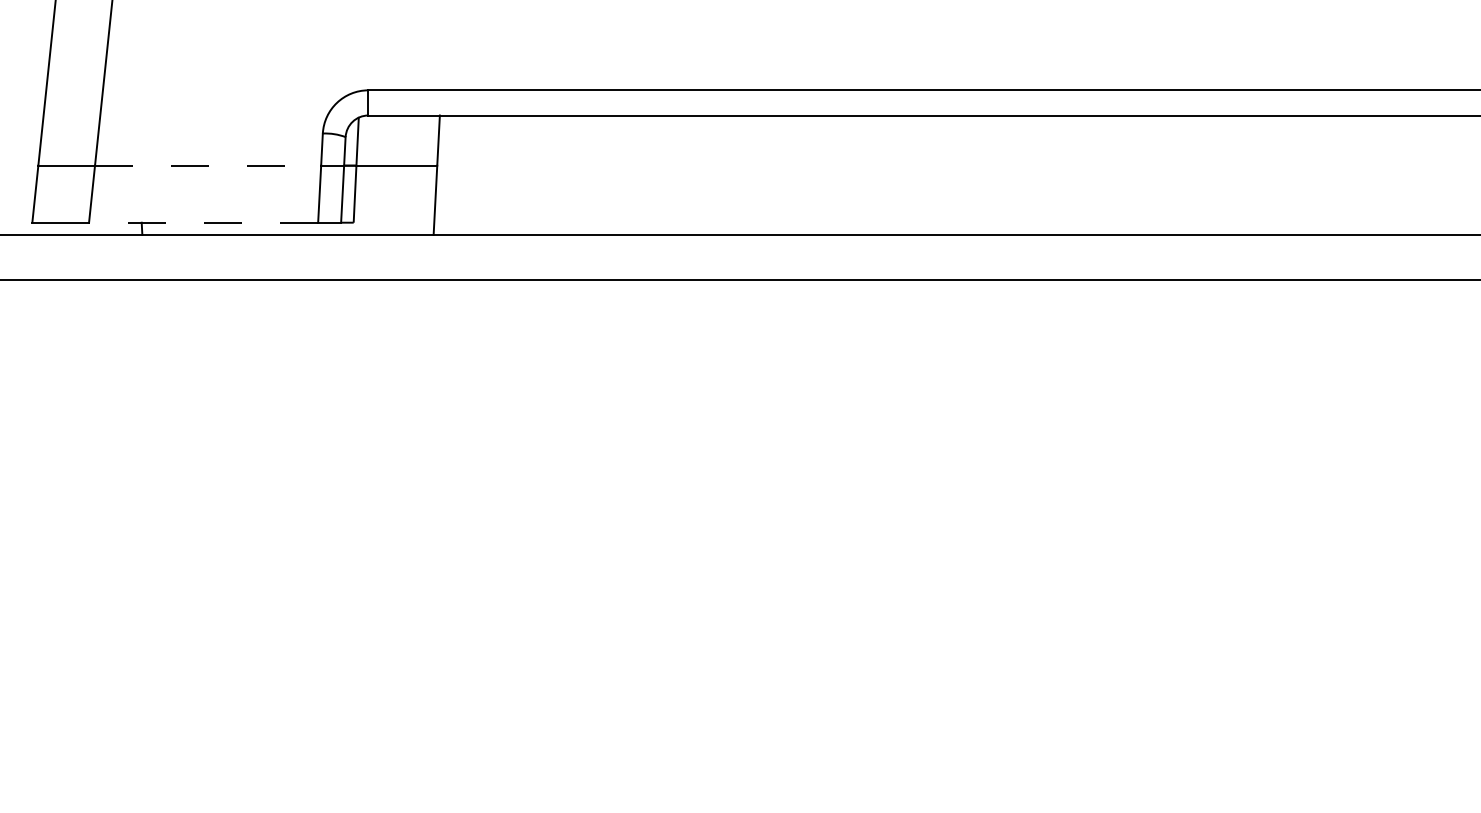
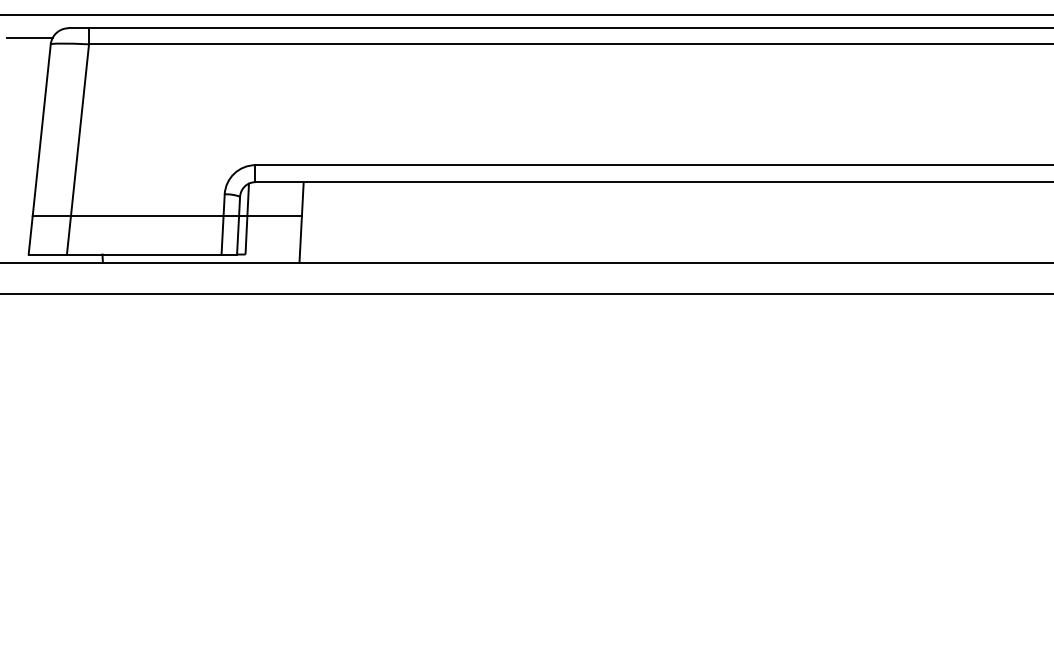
line: (208, 166) -> (147, 216), dashed -> solid
line: (202, 222) -> (143, 254), dashed -> solid

